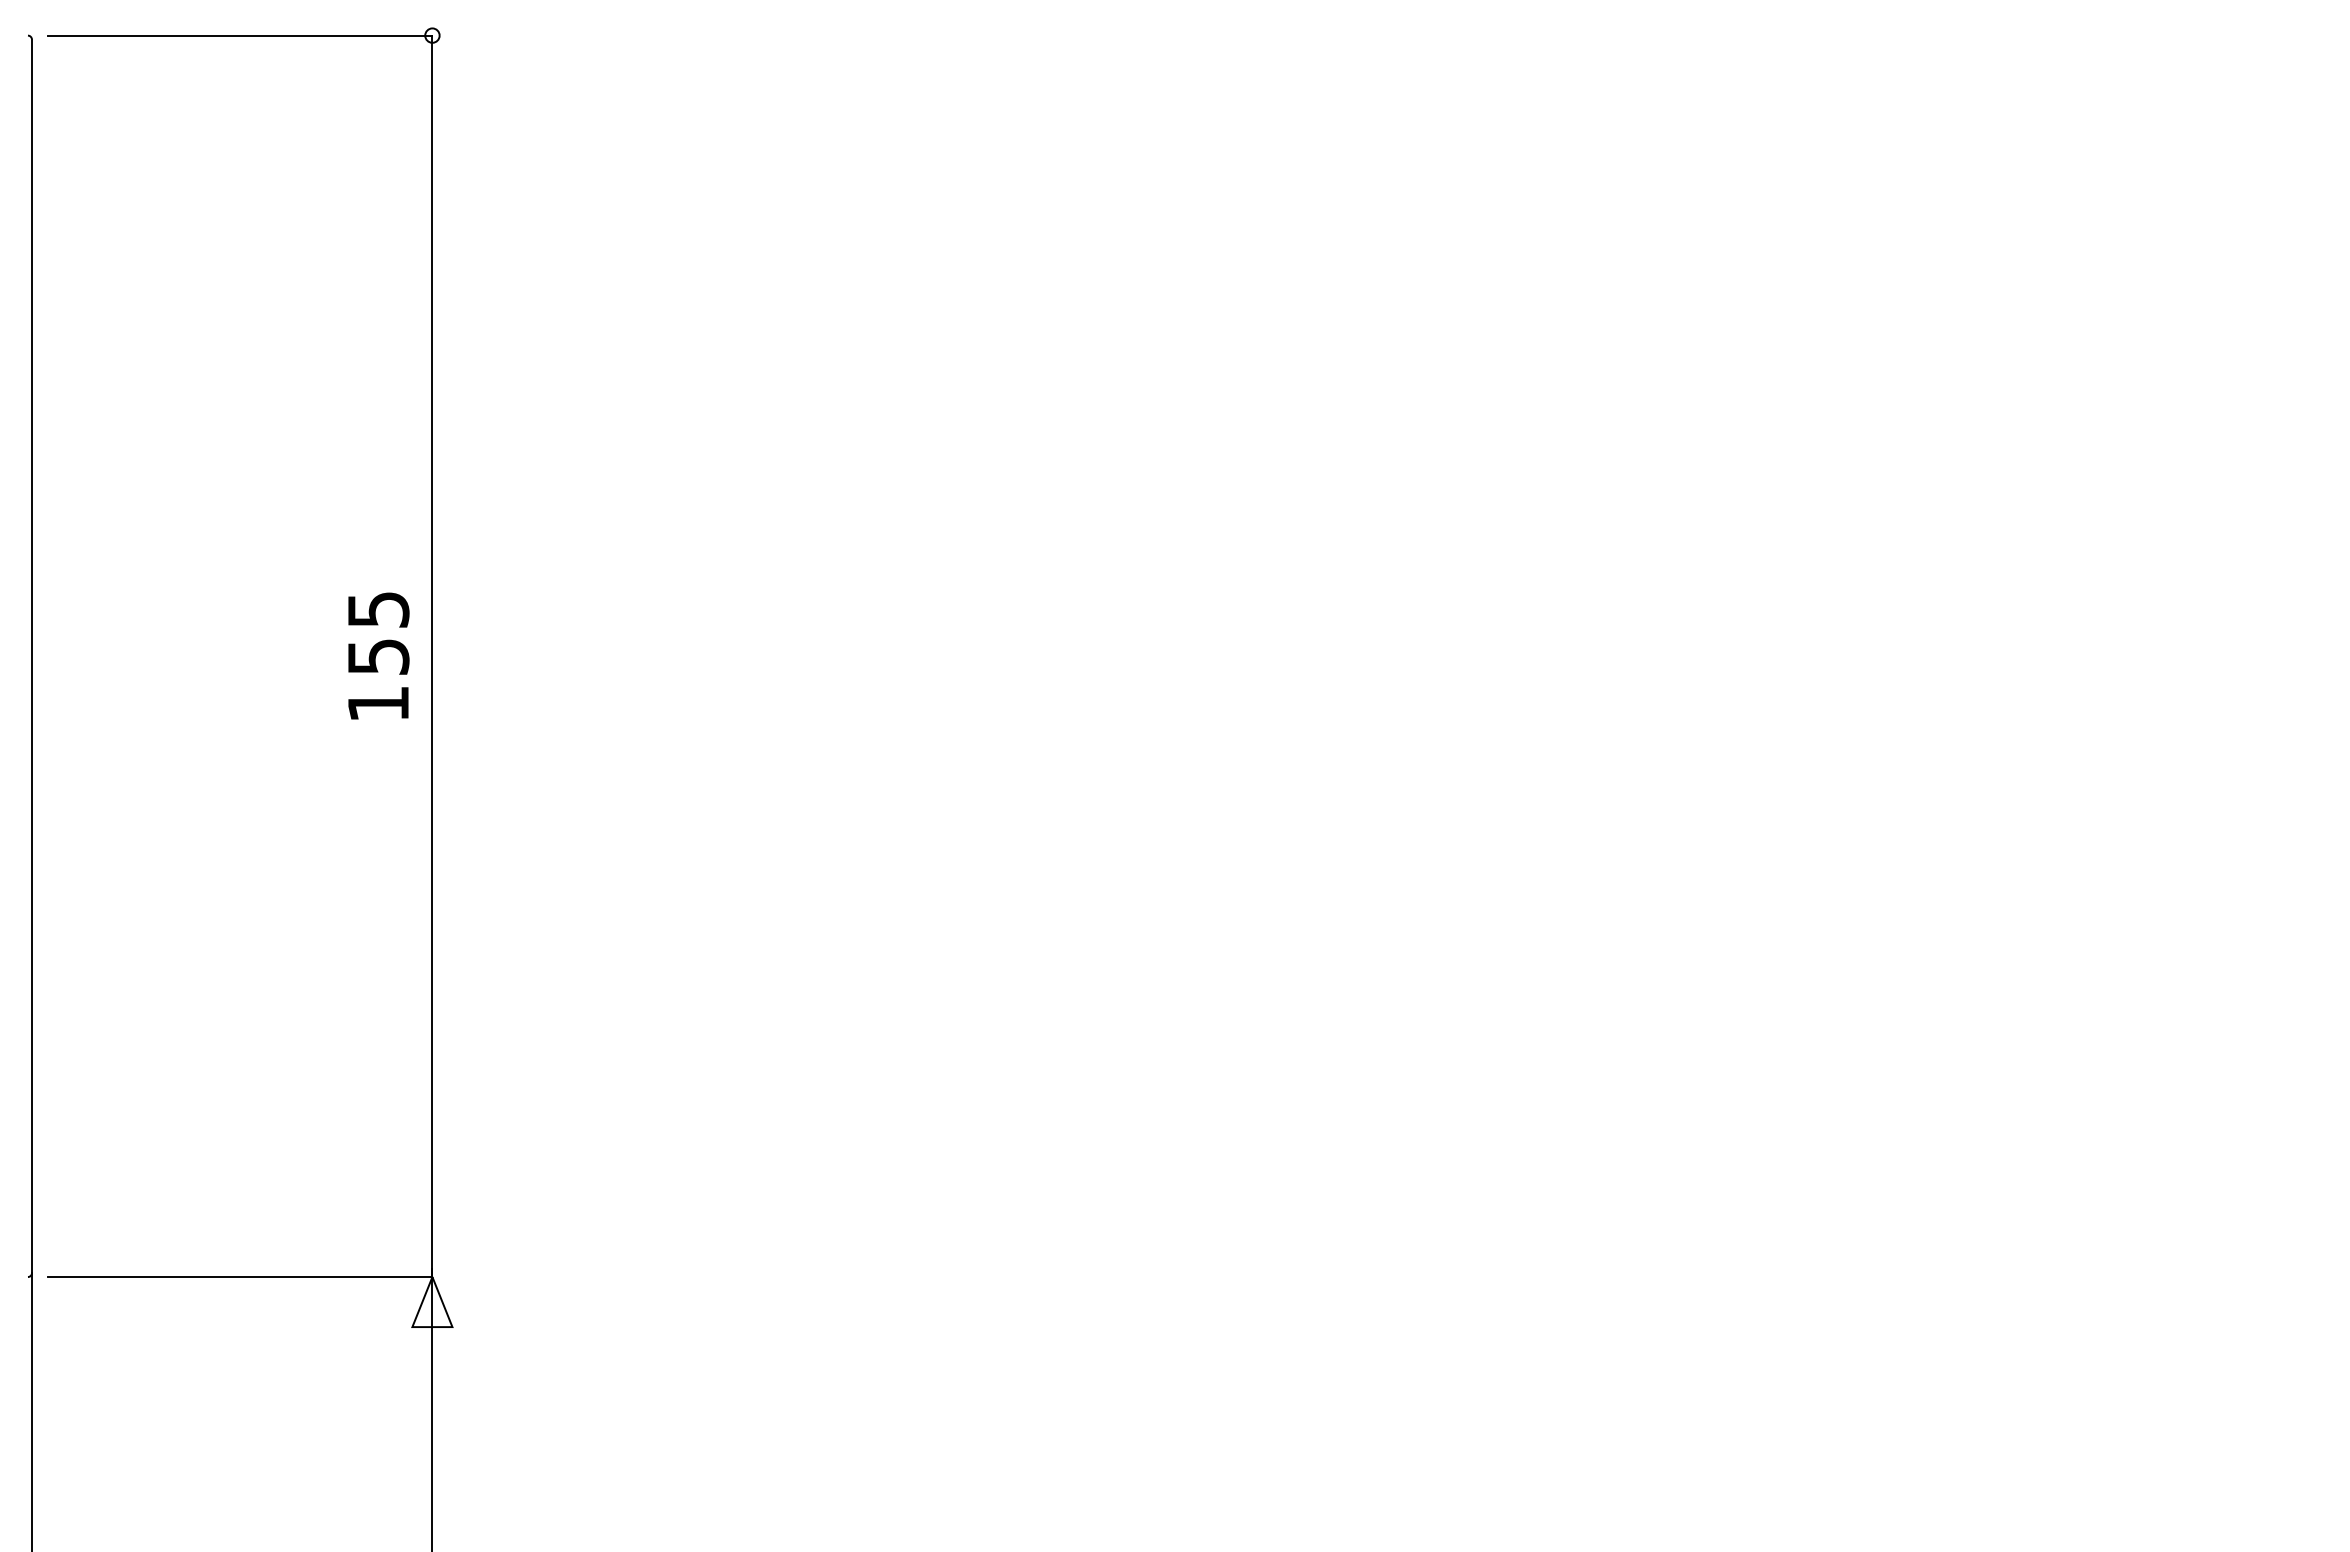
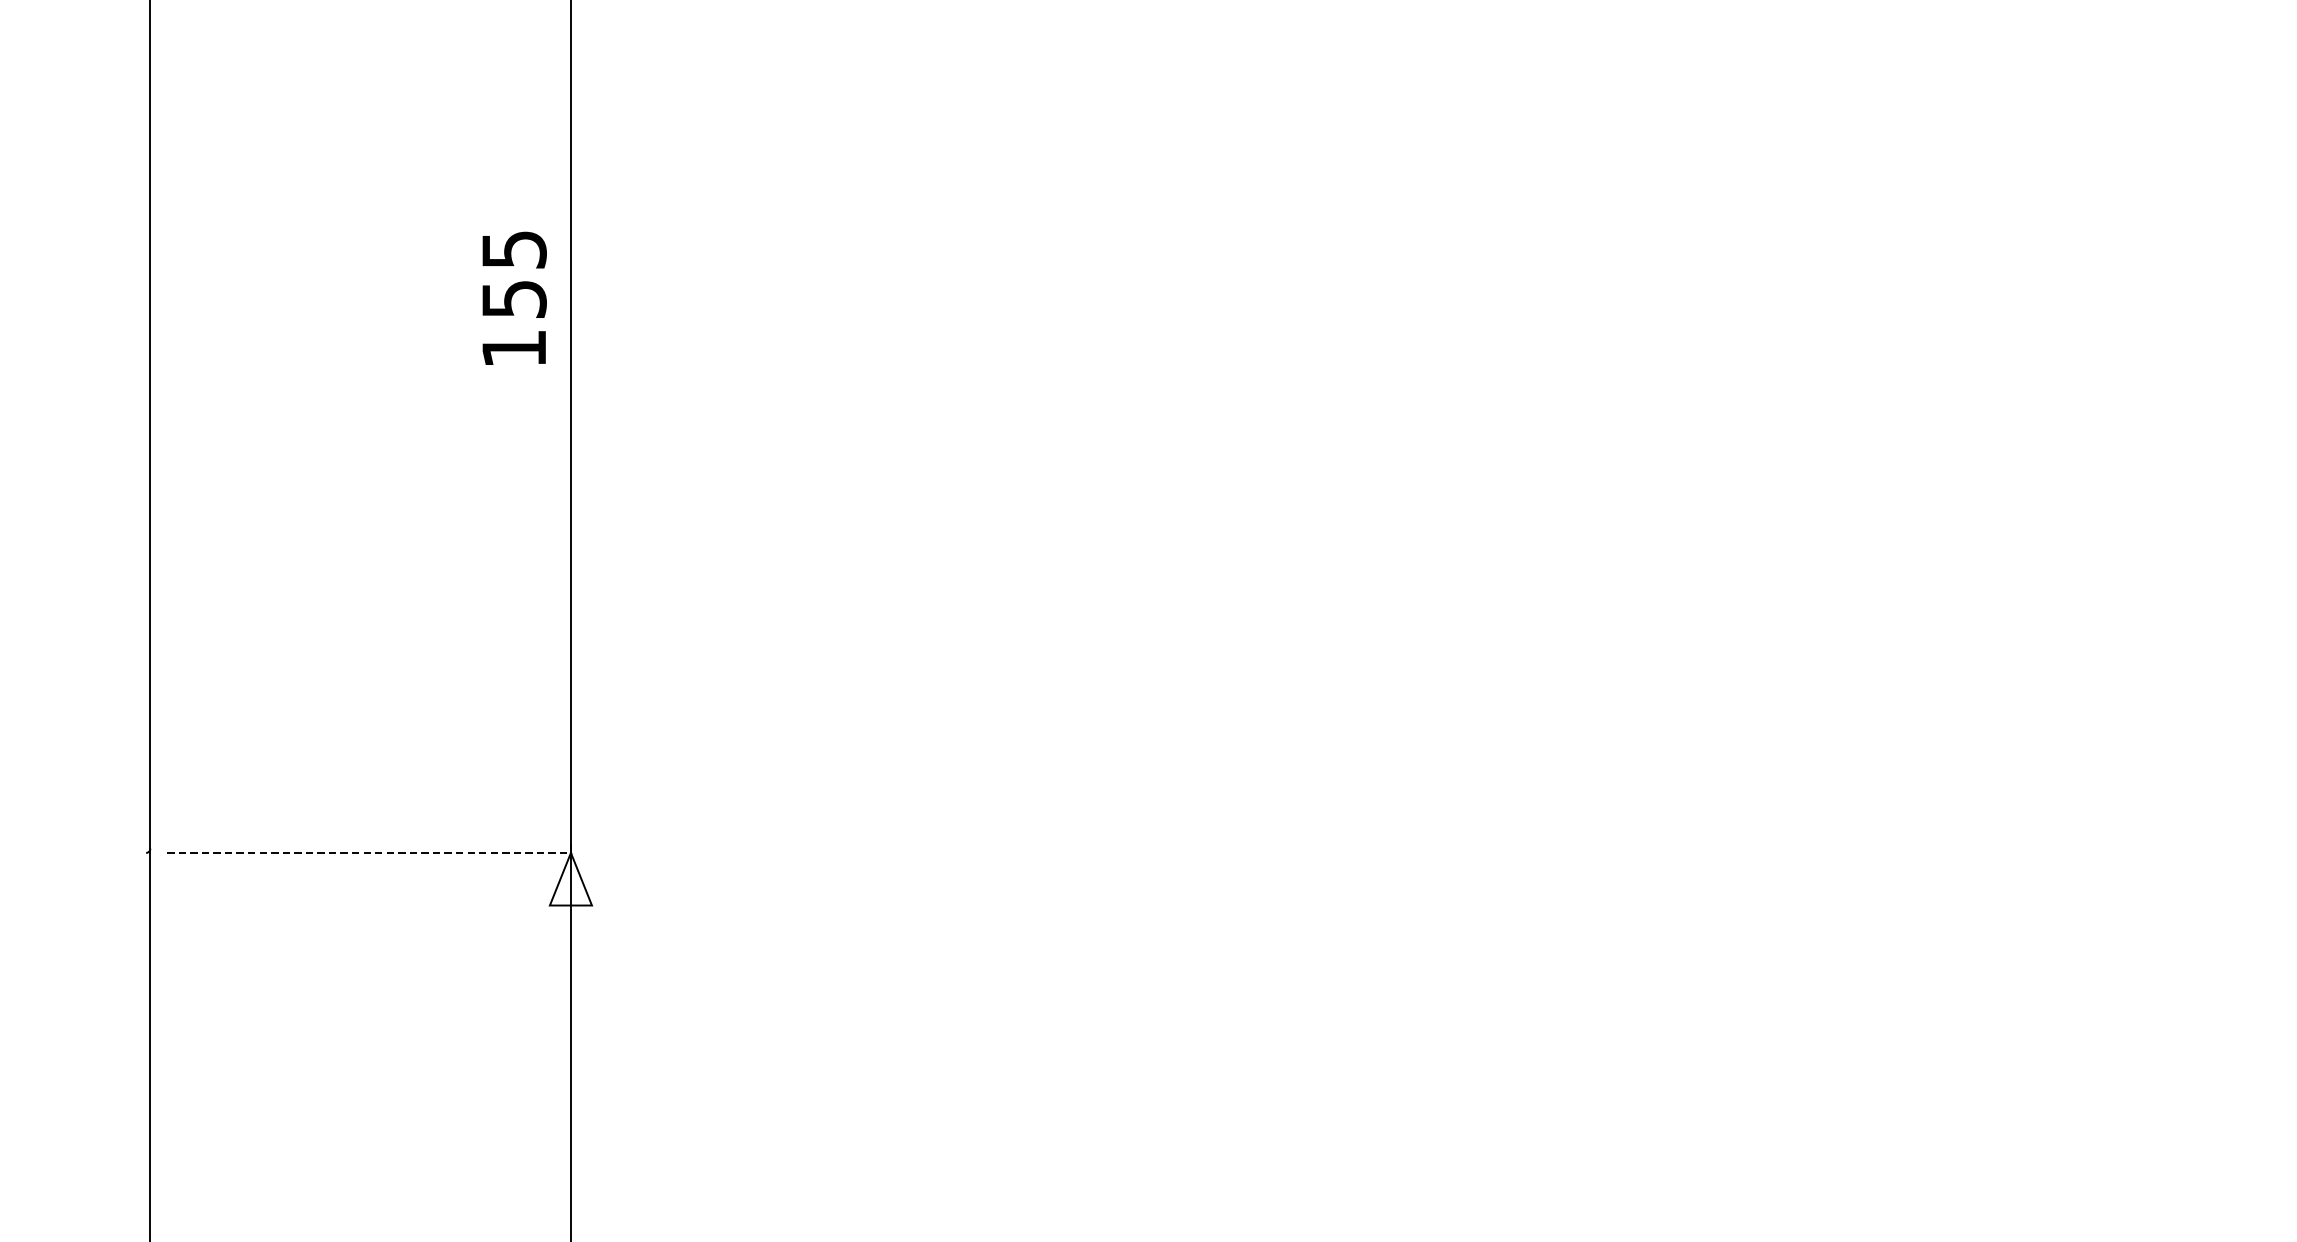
text: (378, 655) -> (514, 297), moved
line: (240, 1277) -> (369, 853), solid -> dashed

